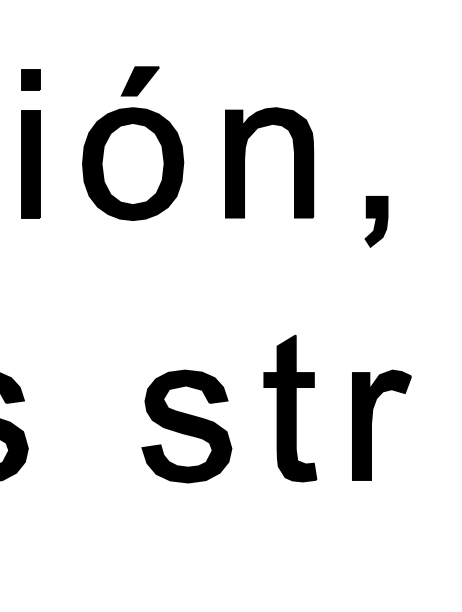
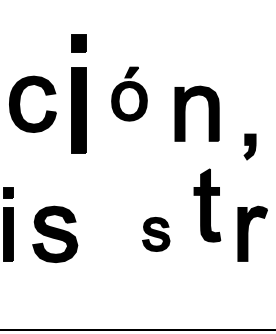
part: (133, 142) -> (129, 93), size x0.7
part: (30, 144) -> (78, 94), size x1.6
part: (246, 162) -> (185, 113), moved
part: (375, 220) -> (249, 146), moved
part: (290, 408) -> (207, 205), moved
part: (187, 426) -> (156, 234), size x0.6

